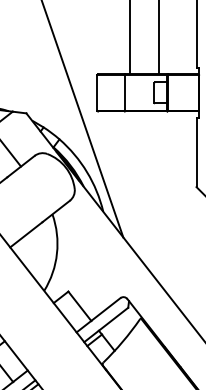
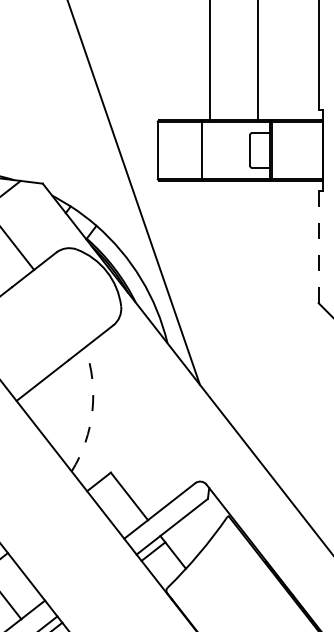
line: (196, 152) -> (318, 247), solid -> dashed
arc: (57, 253) -> (93, 410), solid -> dashed

